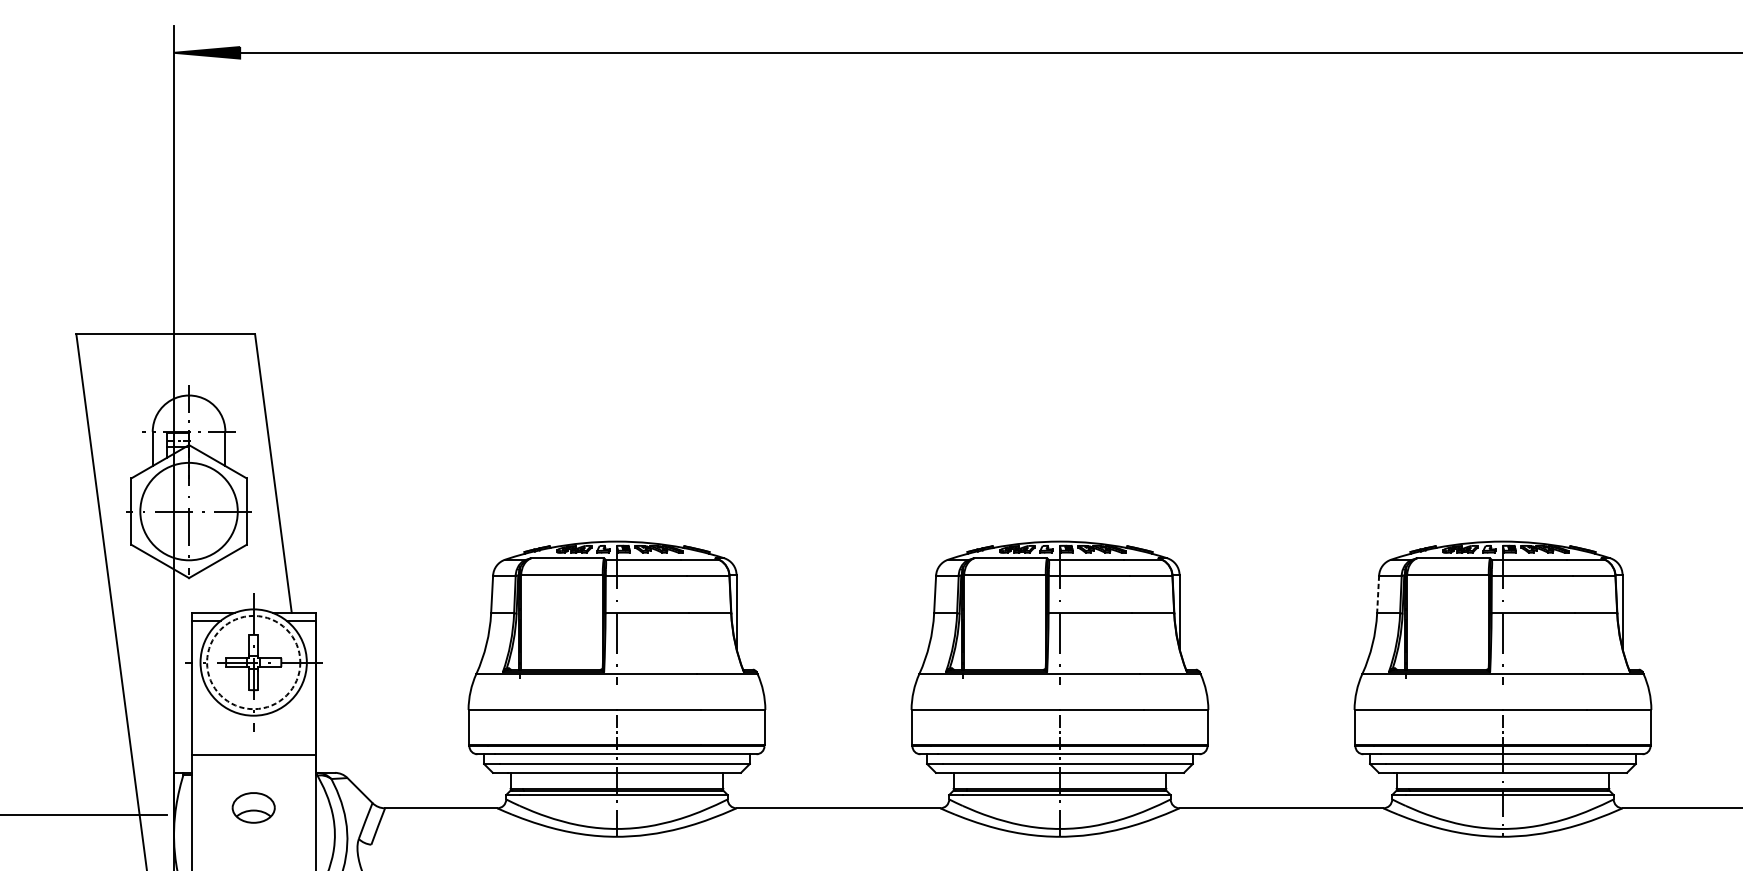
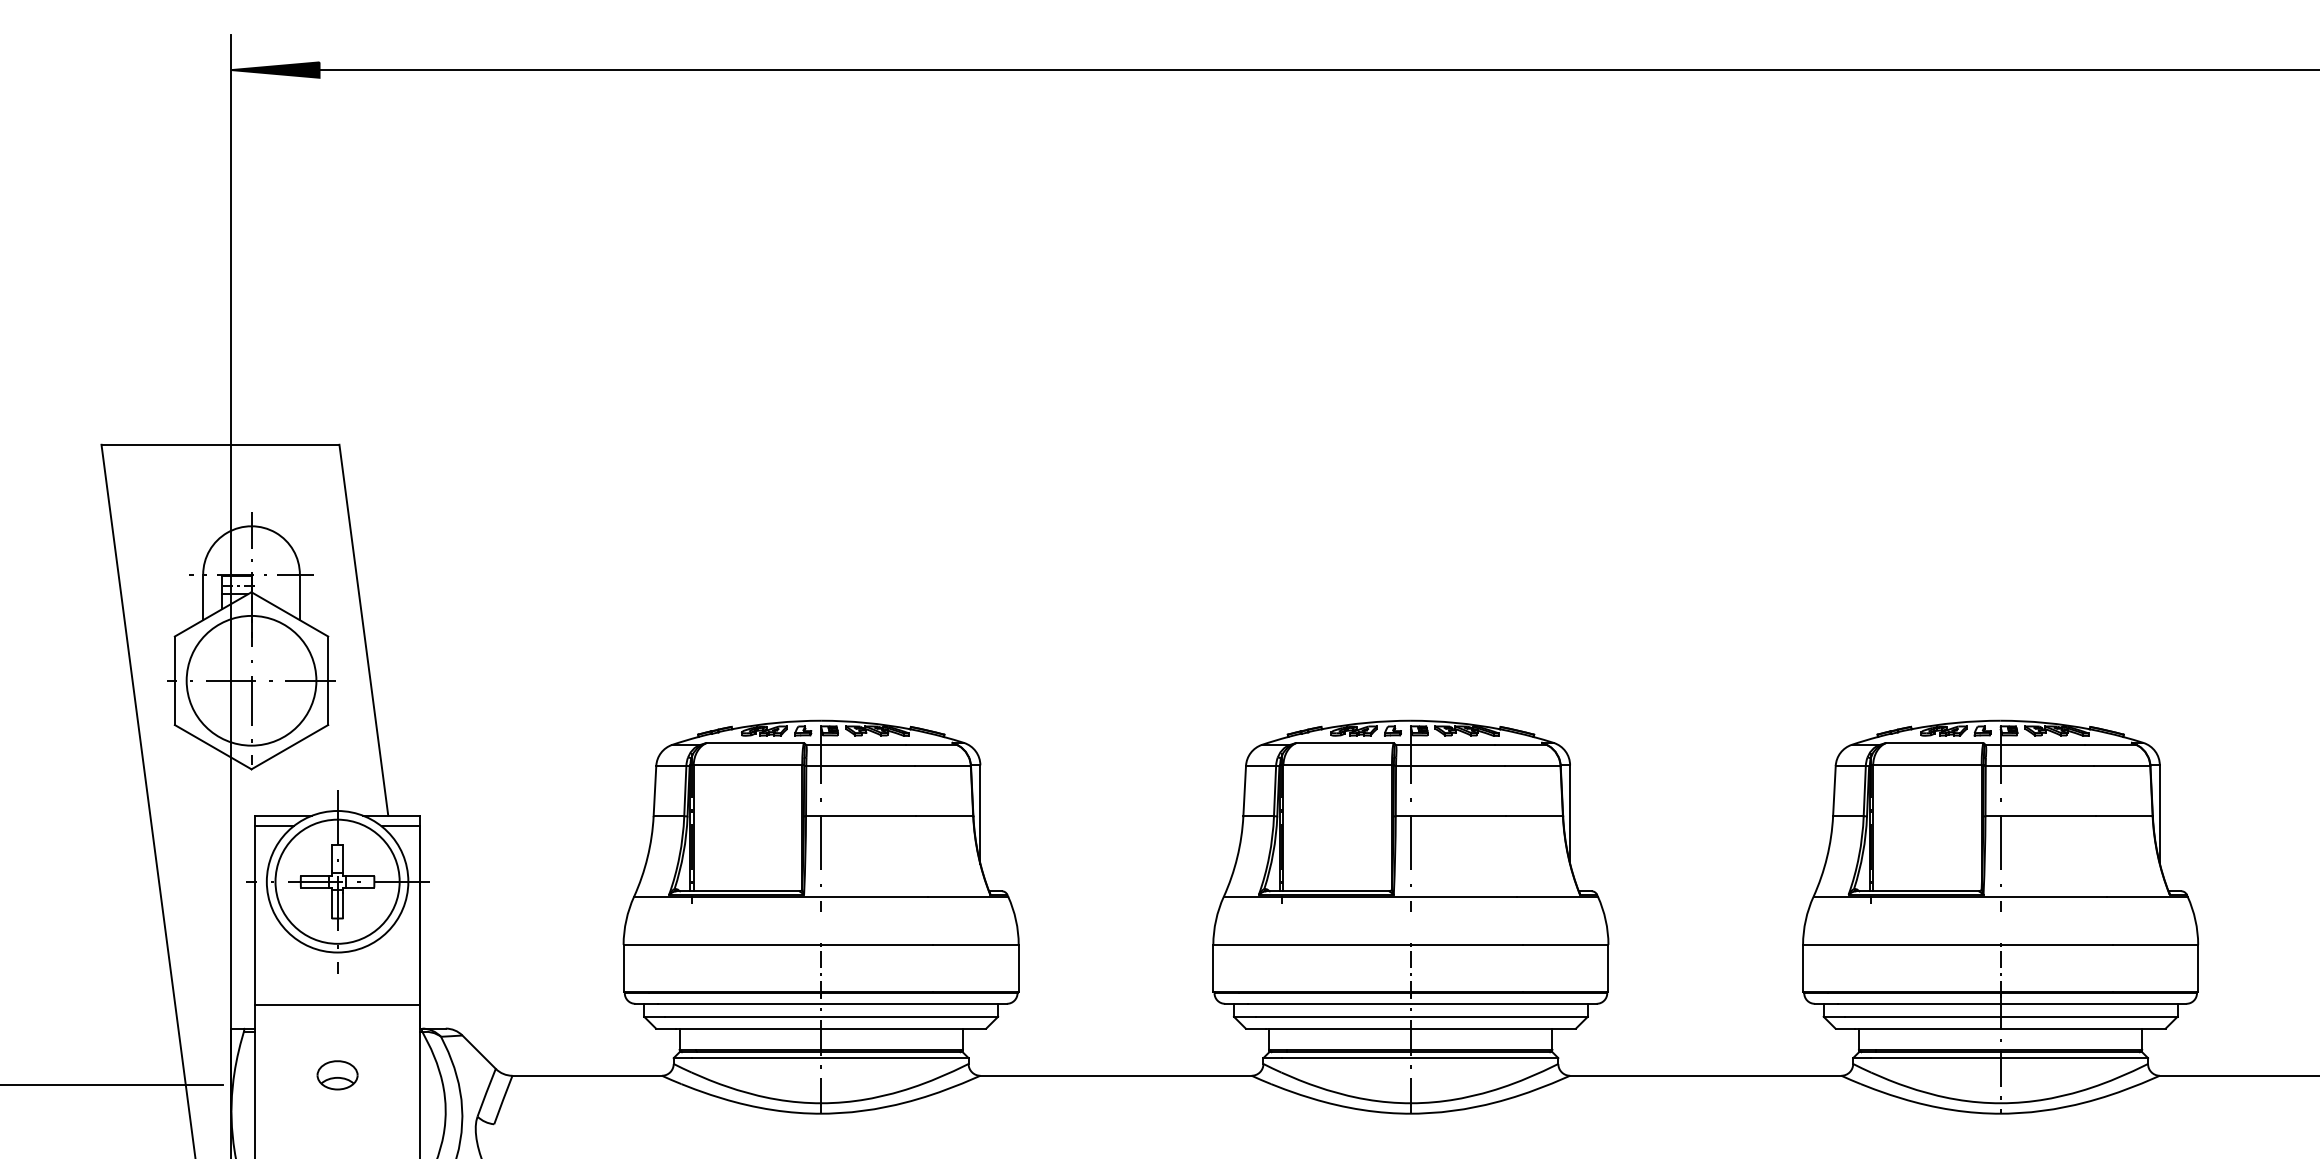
line: (1378, 594) -> (1834, 791), dashed -> solid
circle: (253, 662) -> (337, 881), dashed -> solid
part: (253, 808) -> (337, 1075), size x0.71

